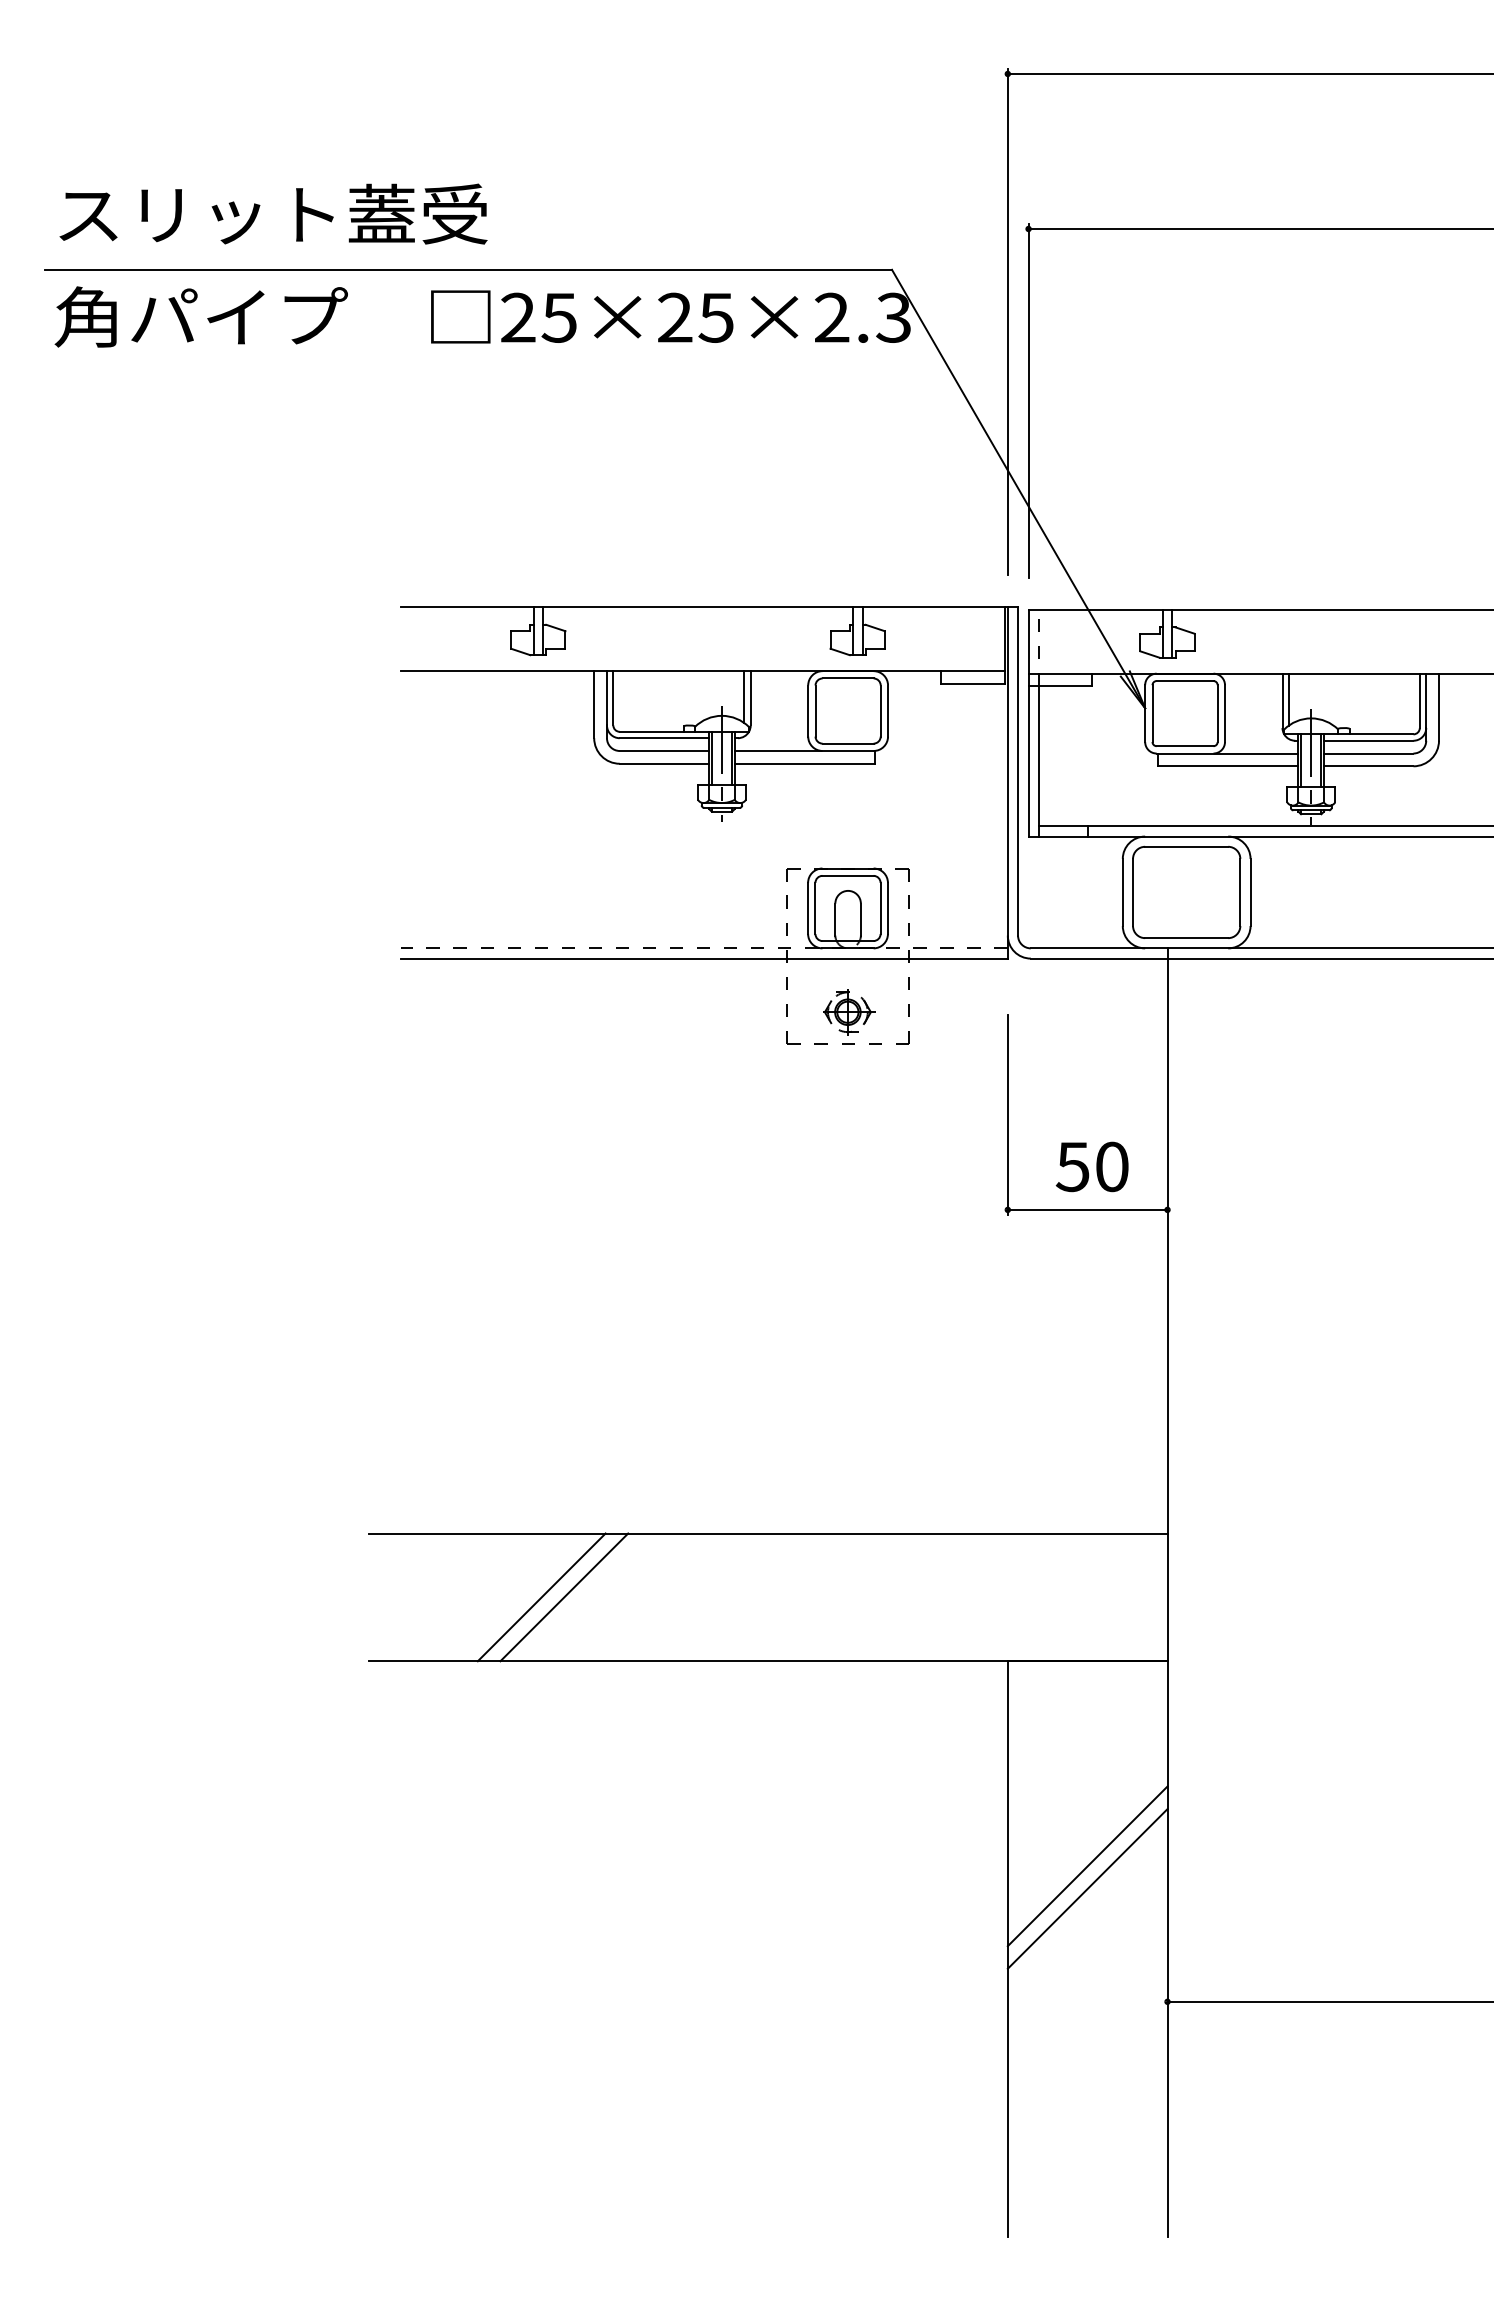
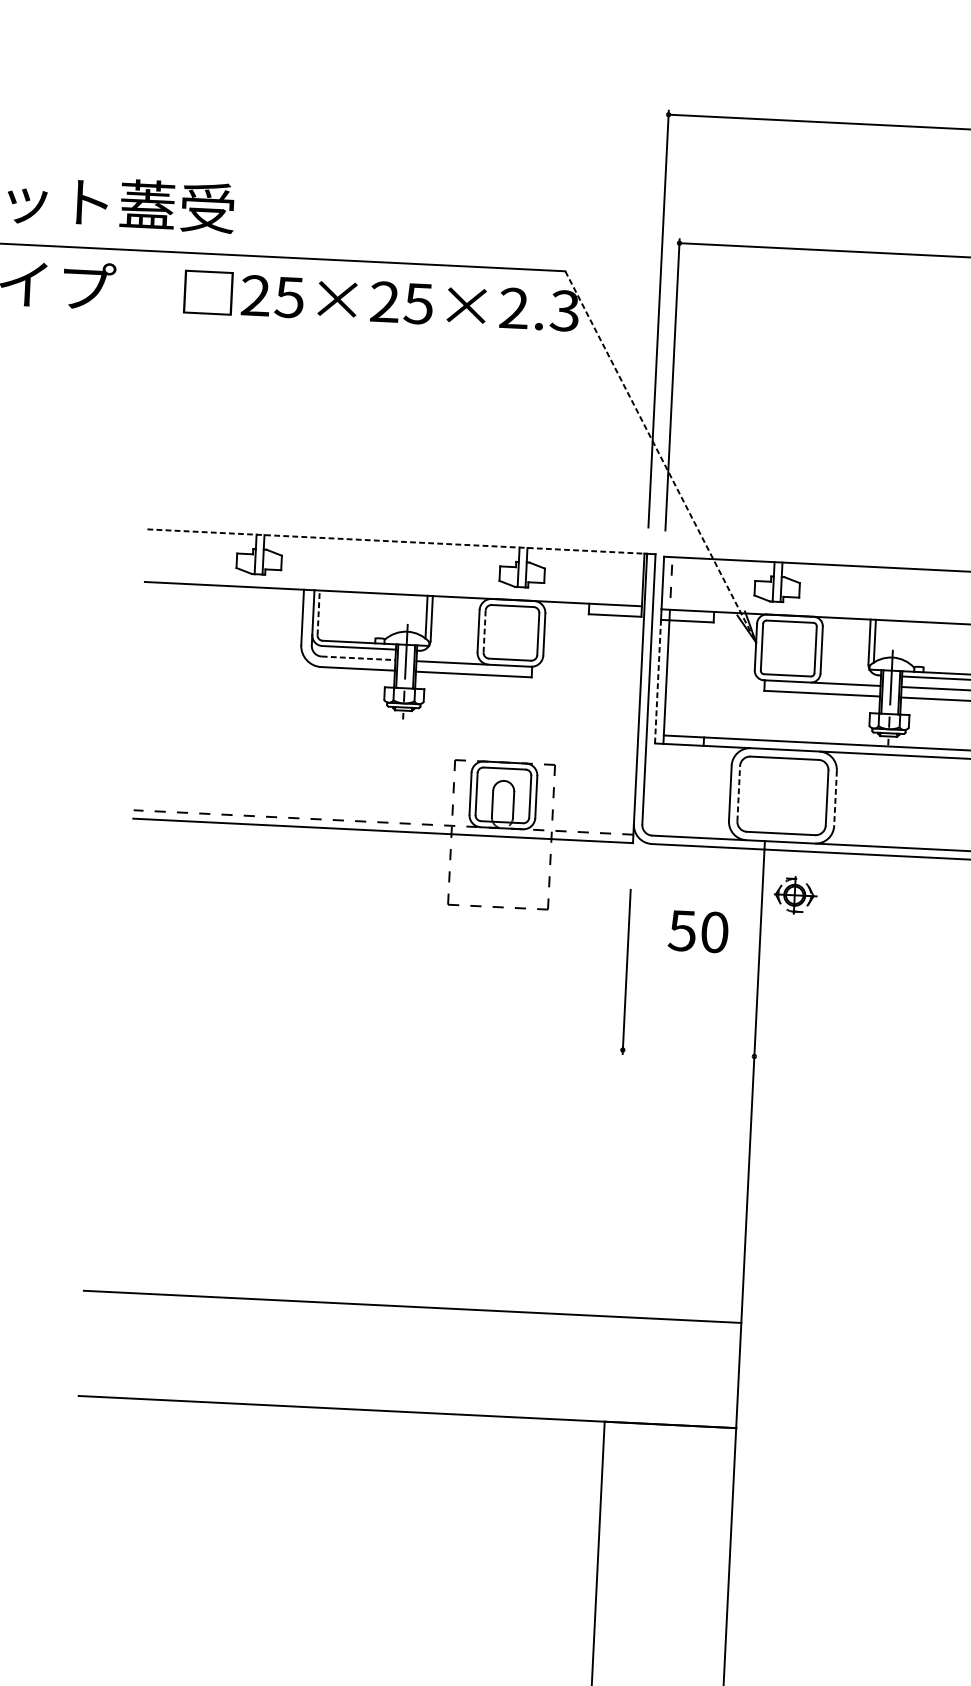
line: (1018, 489) -> (660, 457), solid -> dashed
line: (702, 607) -> (395, 541), solid -> dashed
line: (613, 697) -> (318, 612), solid -> dashed
line: (815, 711) -> (484, 631), solid -> dashed
line: (664, 750) -> (358, 657), solid -> dashed
line: (1028, 762) -> (657, 682), solid -> dashed
line: (1133, 892) -> (739, 793), solid -> dashed
line: (1250, 892) -> (835, 798), solid -> dashed
part: (849, 1012) -> (796, 895), moved
text: (1091, 1166) -> (697, 931), moved
line: (1087, 1209) -> (688, 1052), removed
line: (541, 1597) -> (223, 1350), removed
line: (564, 1597) -> (242, 1351), removed
line: (1087, 1866) -> (662, 1593), removed
line: (1087, 1888) -> (661, 1612), removed

